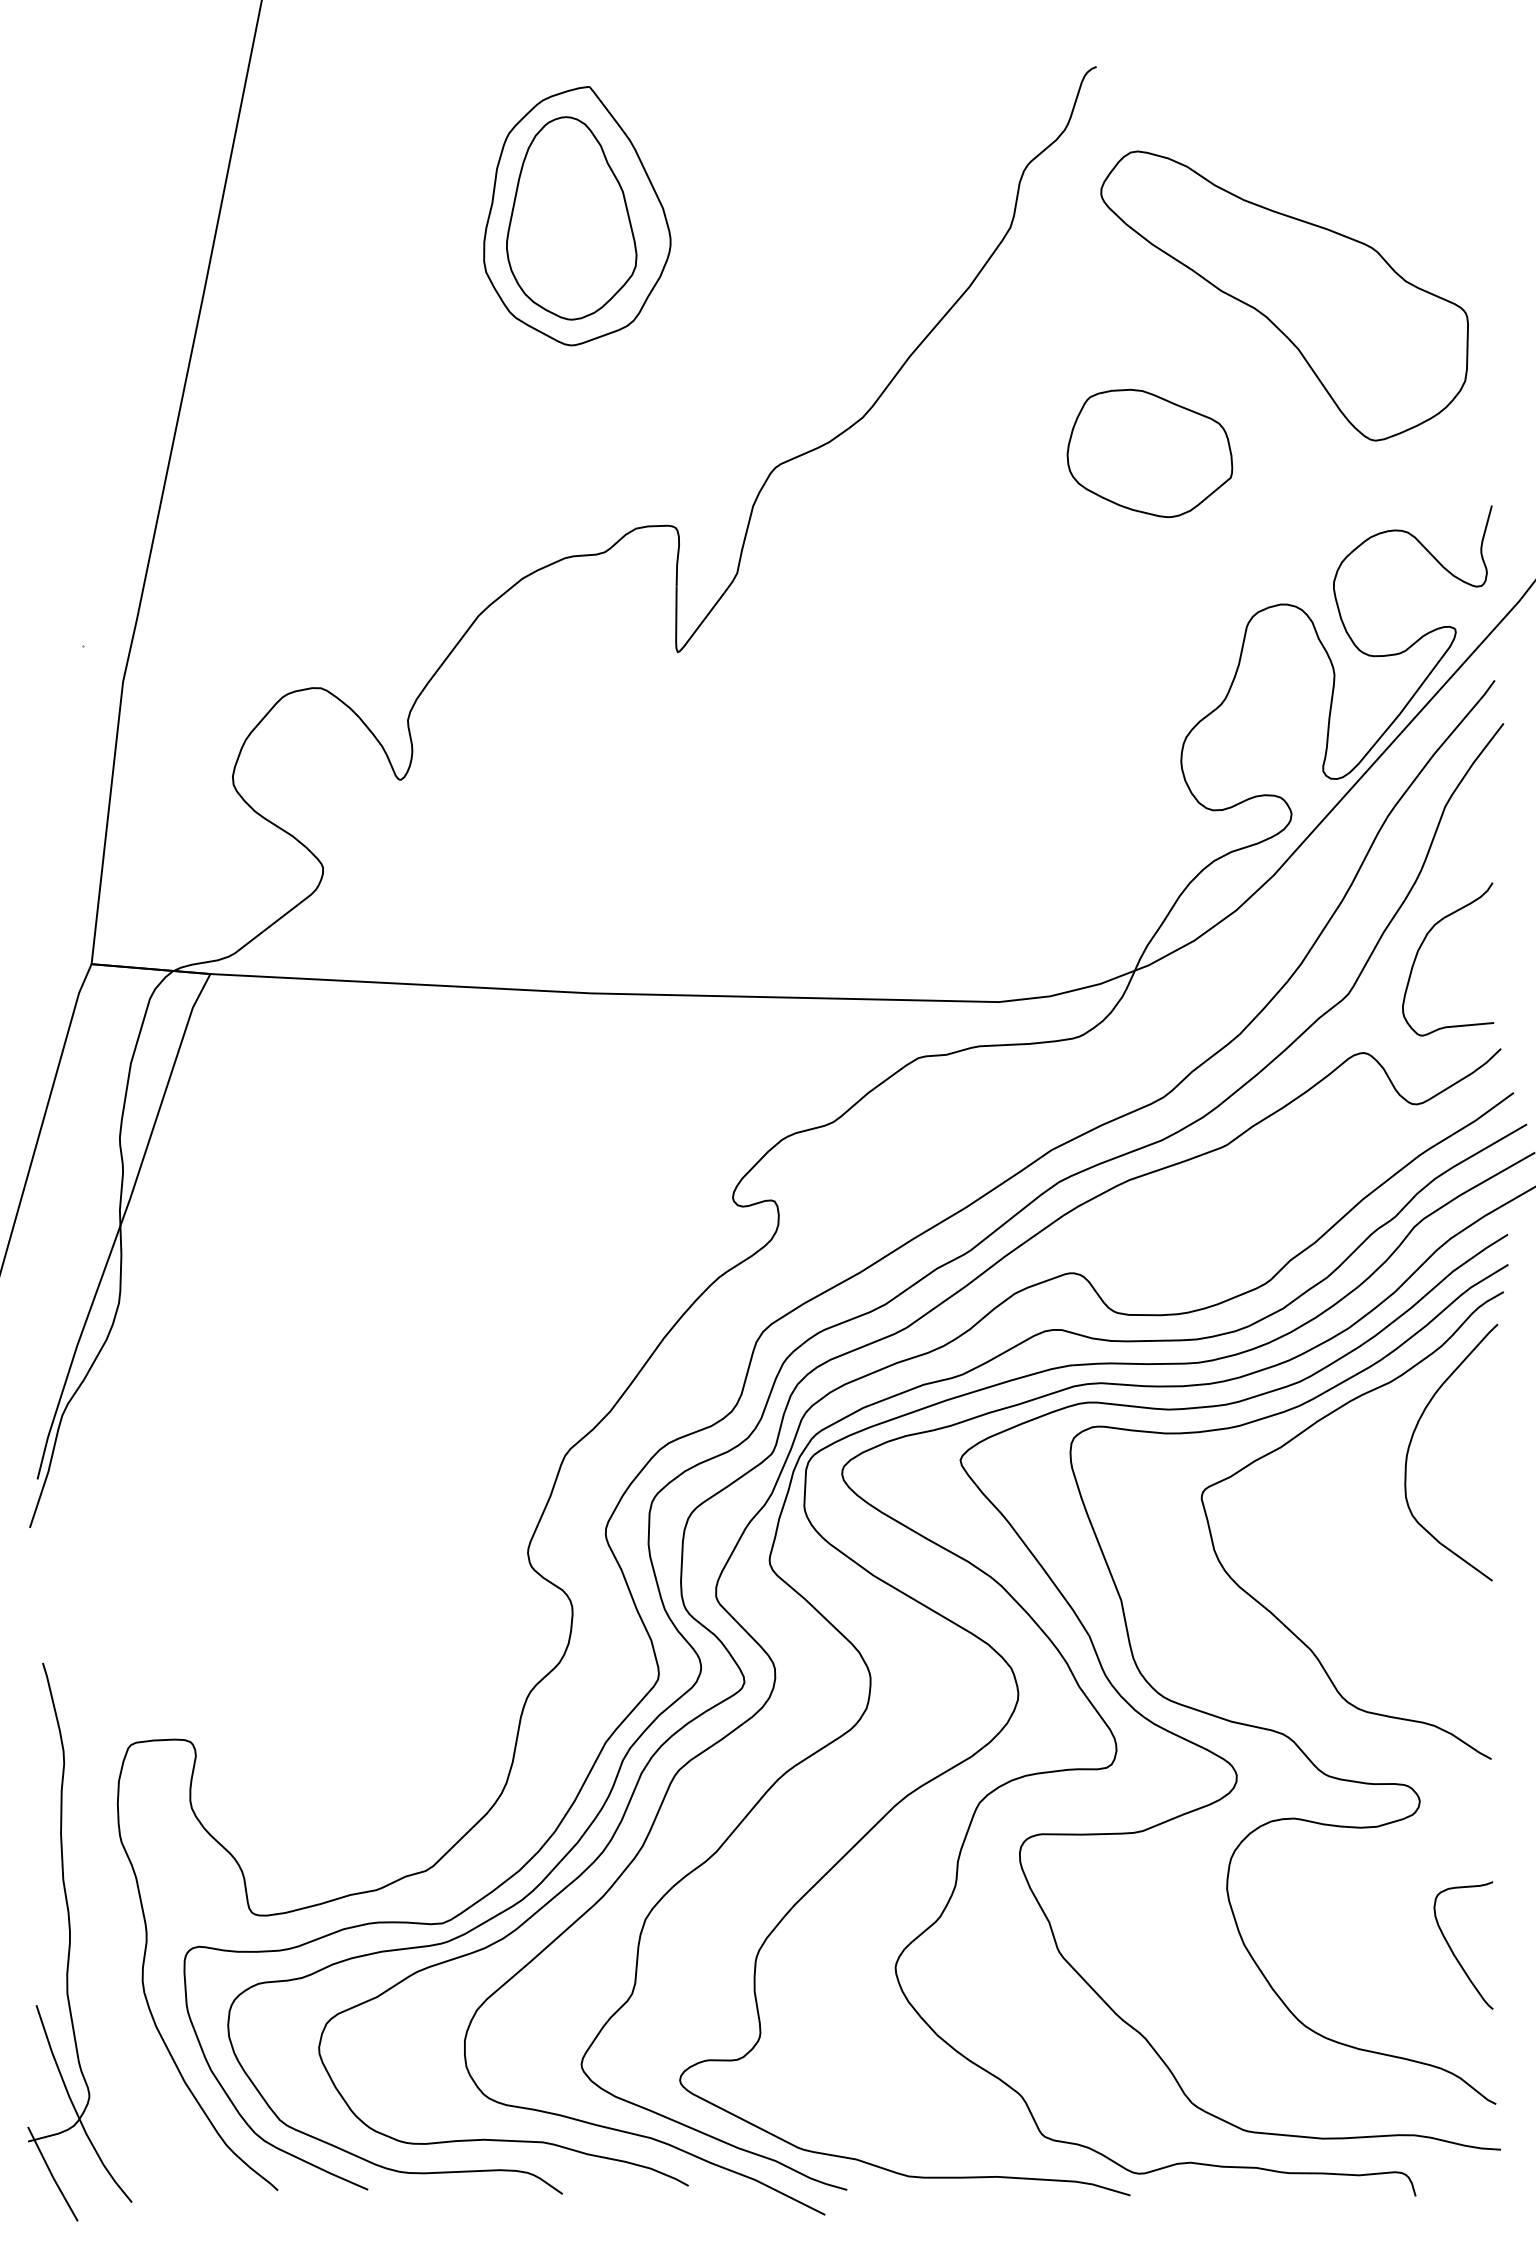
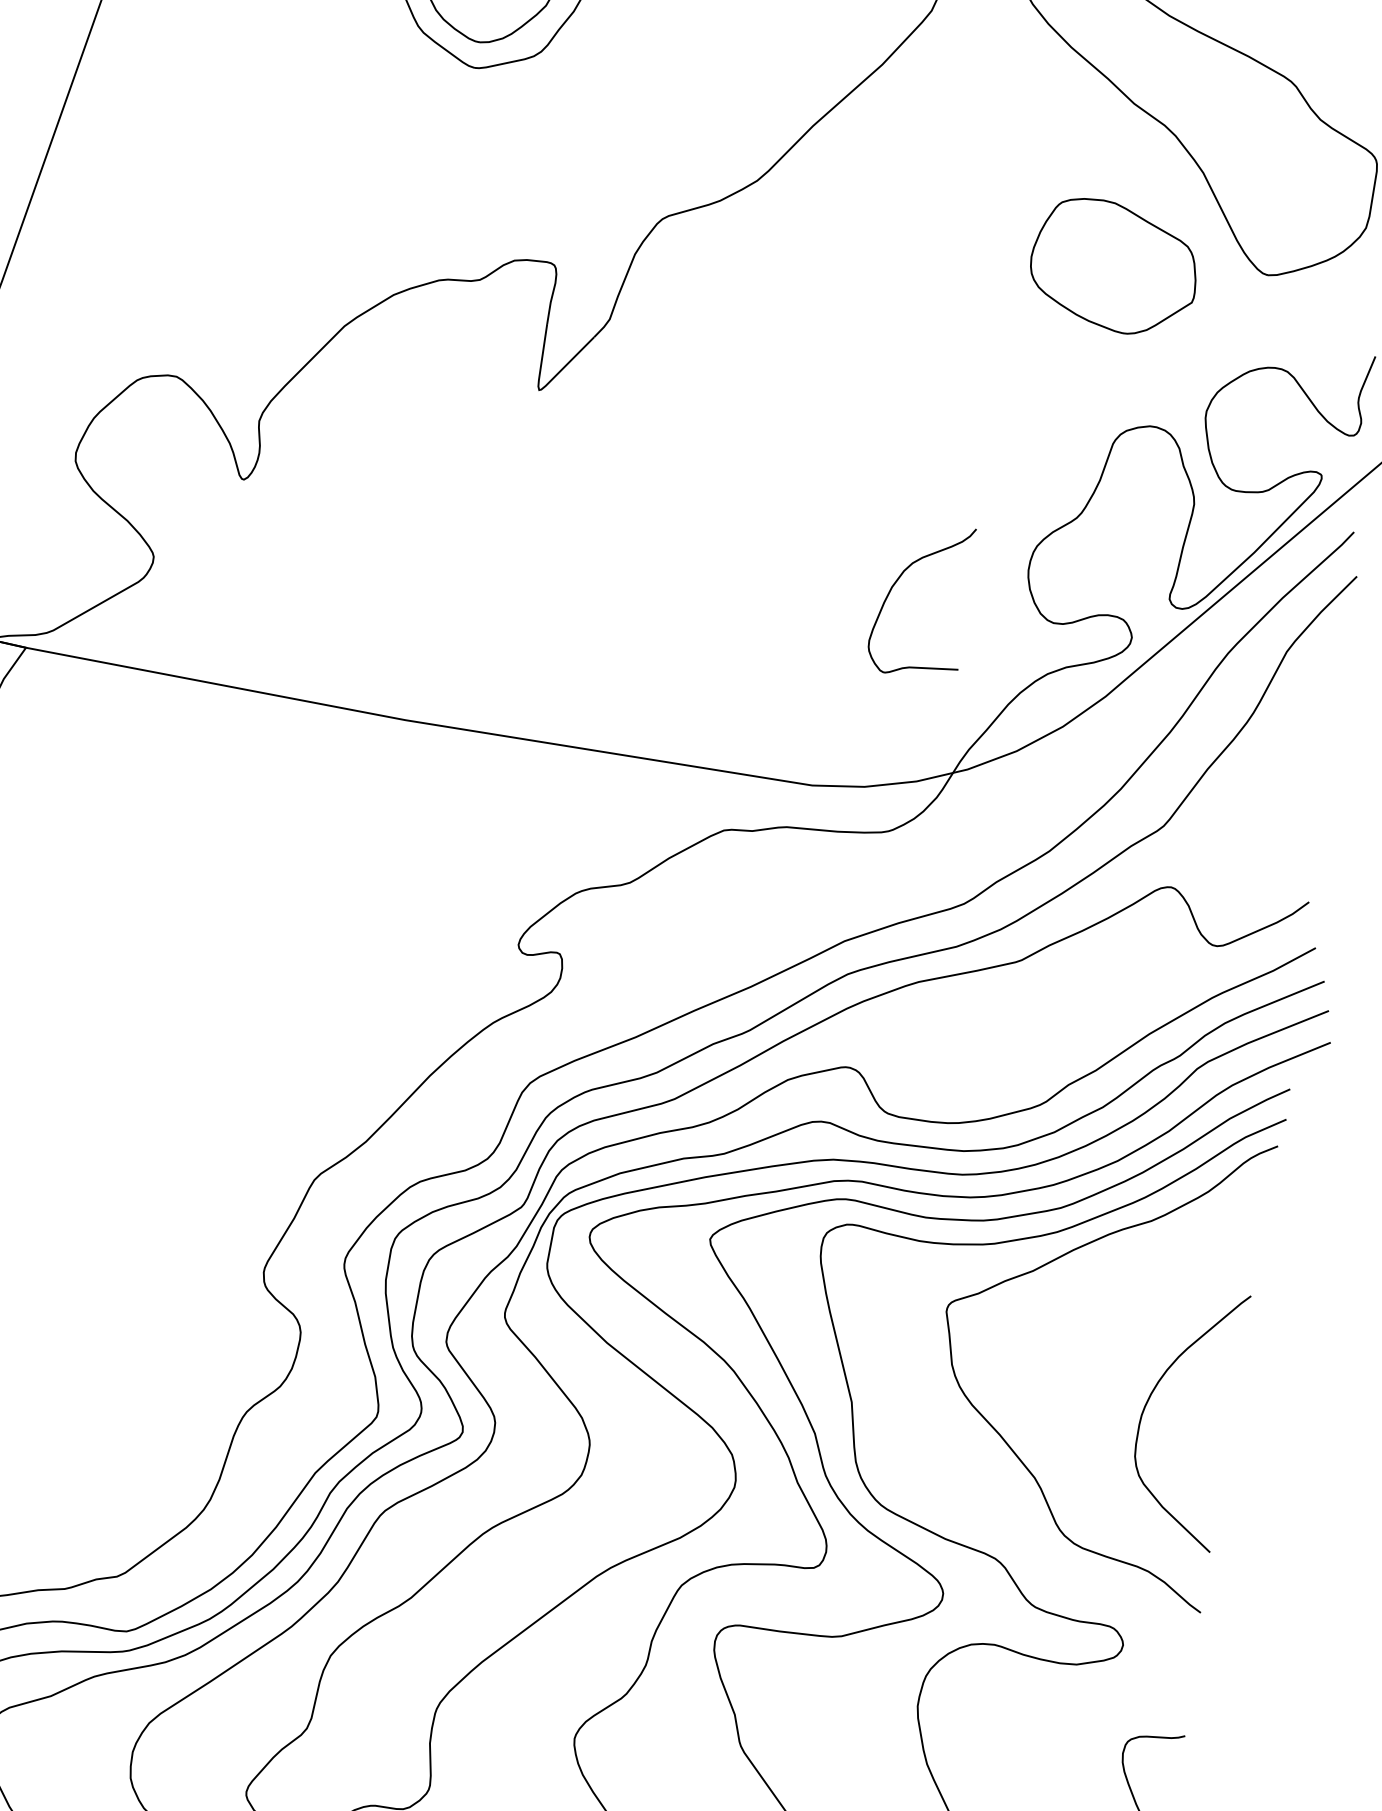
part: (1149, 453) -> (1113, 266), moved
curve: (1422, 945) -> (897, 582), moved
curve: (1412, 1439) -> (1149, 1399), moved

